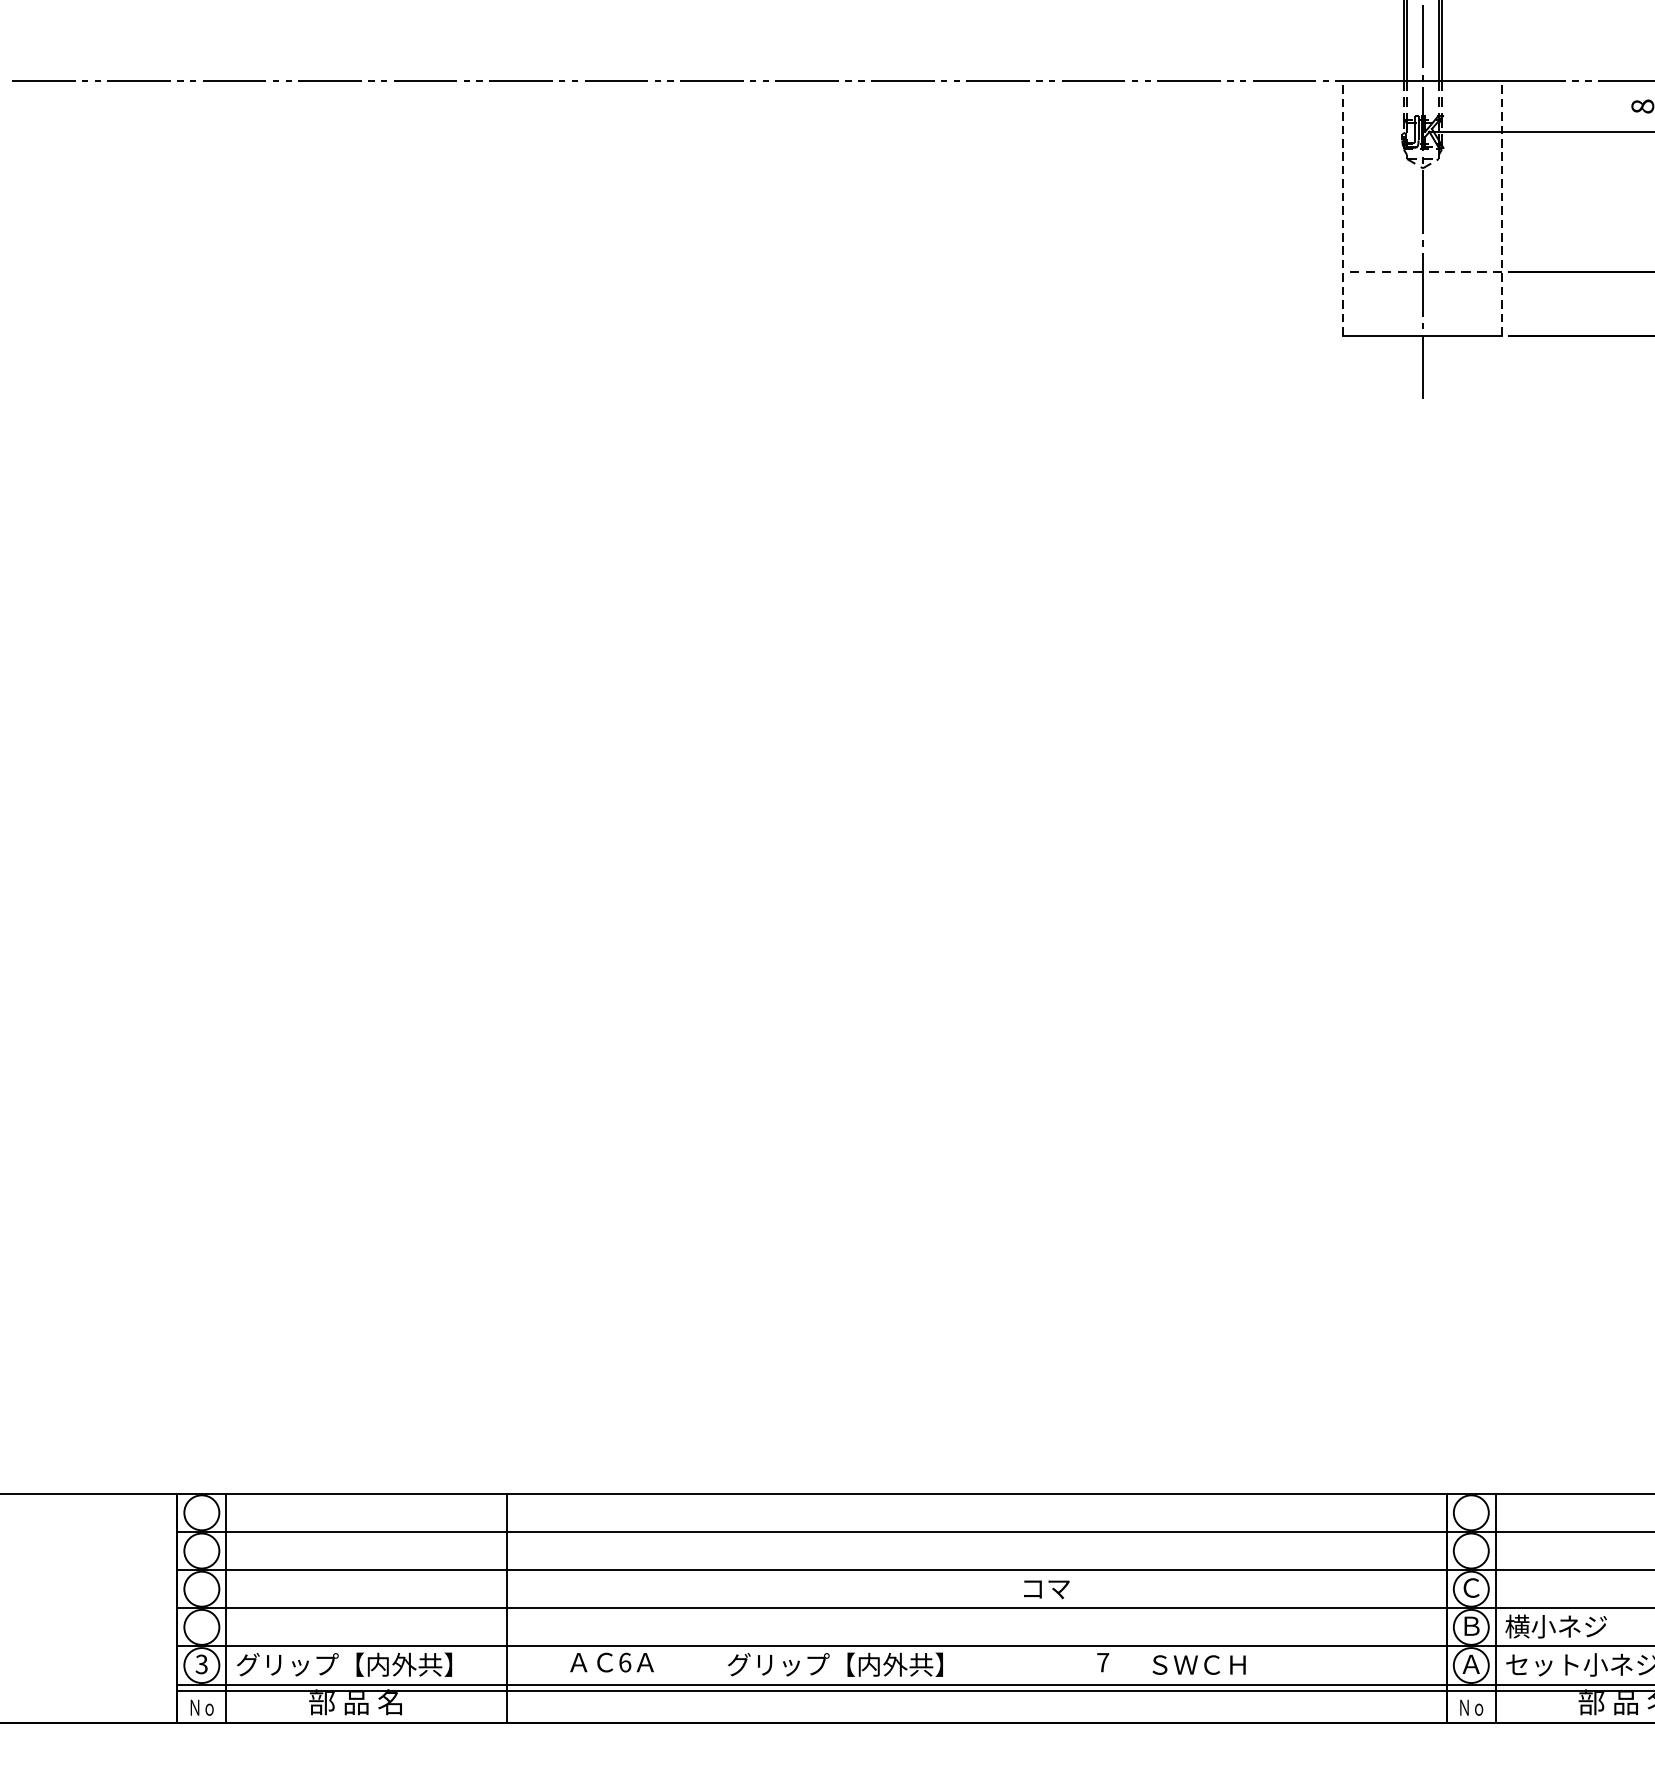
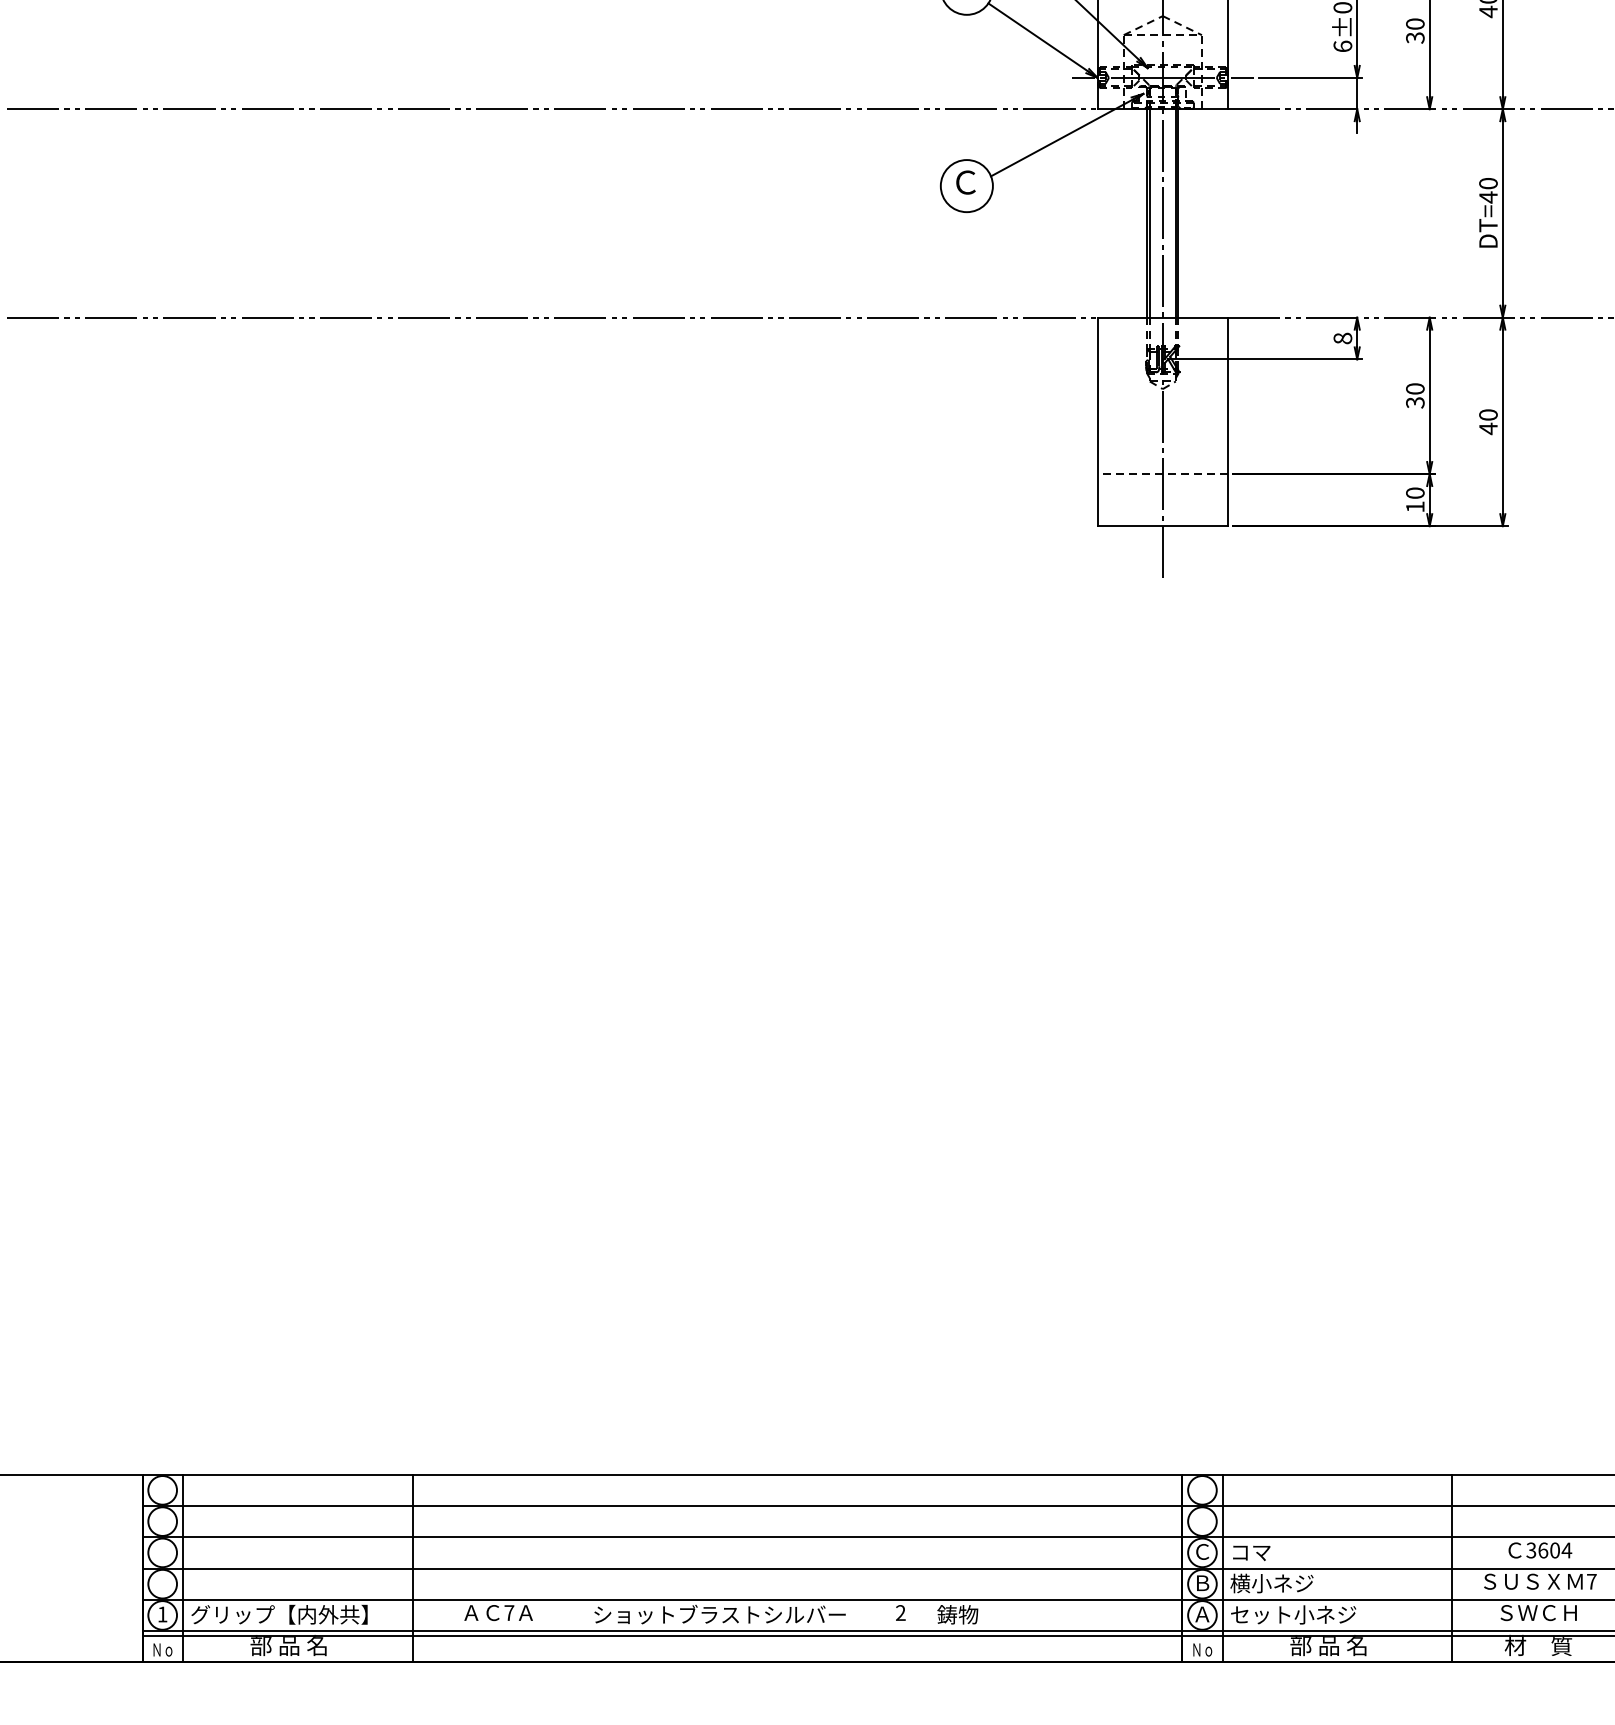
line: (1343, 207) -> (1097, 421), dashed -> solid
line: (1501, 207) -> (1227, 421), dashed -> solid
text: (1046, 1588) -> (1251, 1552), moved
text: (1102, 1661) -> (900, 1612), 7 -> 2
text: (625, 1663) -> (509, 1613), 6 -> 7
text: (201, 1664) -> (162, 1614), 3 -> 1
text: (881, 1664) -> (719, 1614), グリップ【内外共】 -> ショットブラストシルバー
text: (1196, 1664) -> (977, 1614), ＳＷＣＨ -> 鋳物

